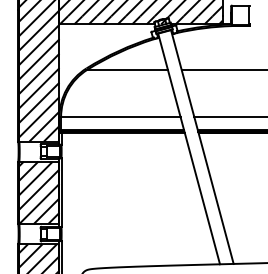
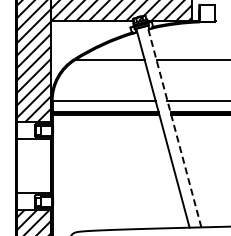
line: (202, 146) -> (174, 126), solid -> dashed
hatch: (38, 193) -> (33, 166), removed

